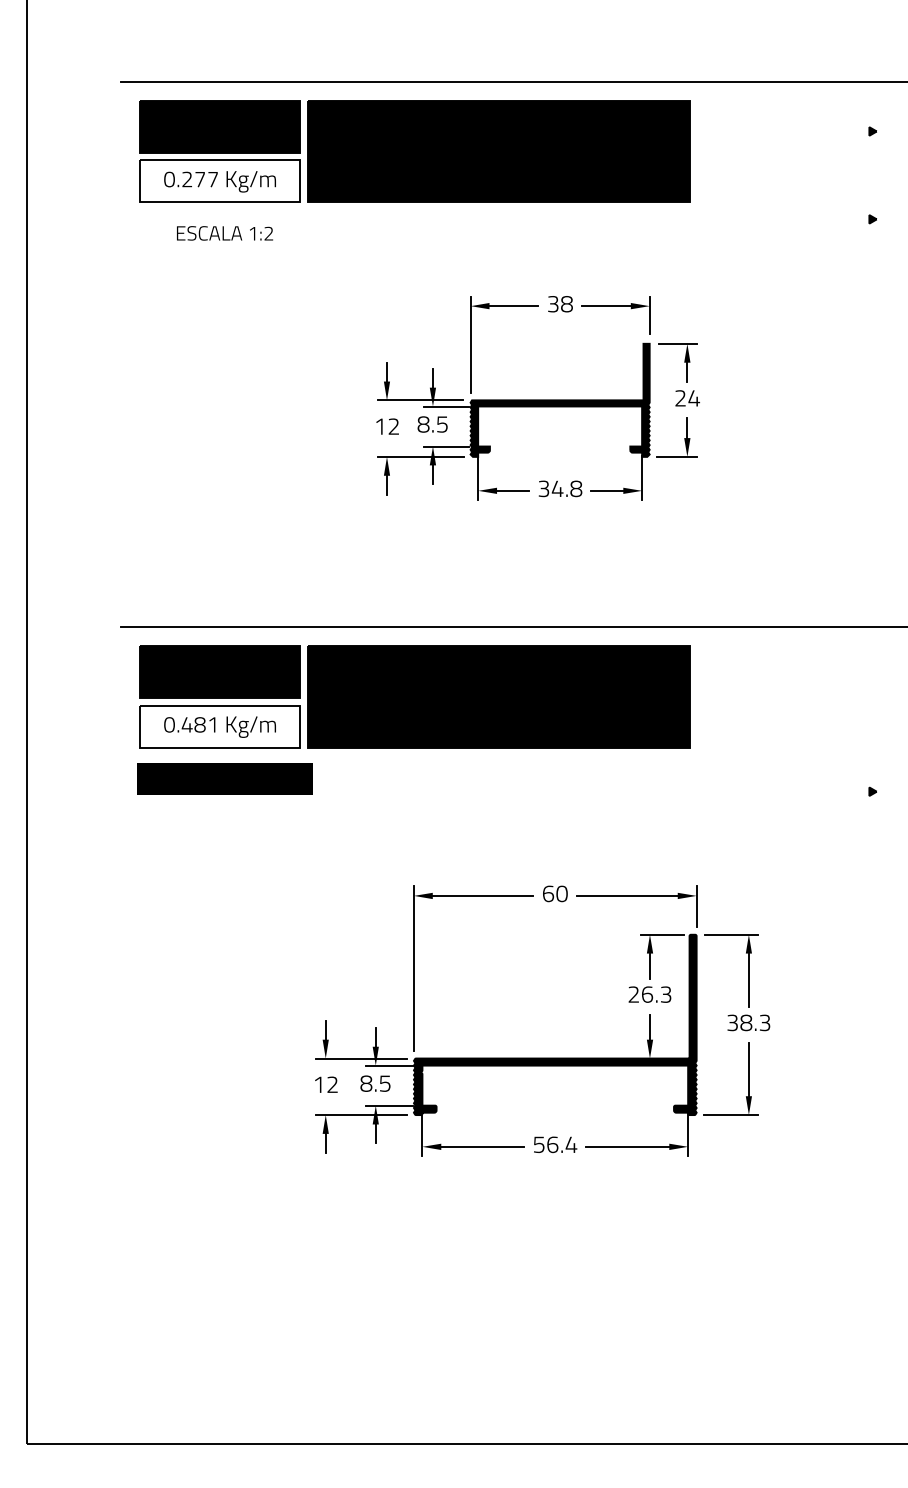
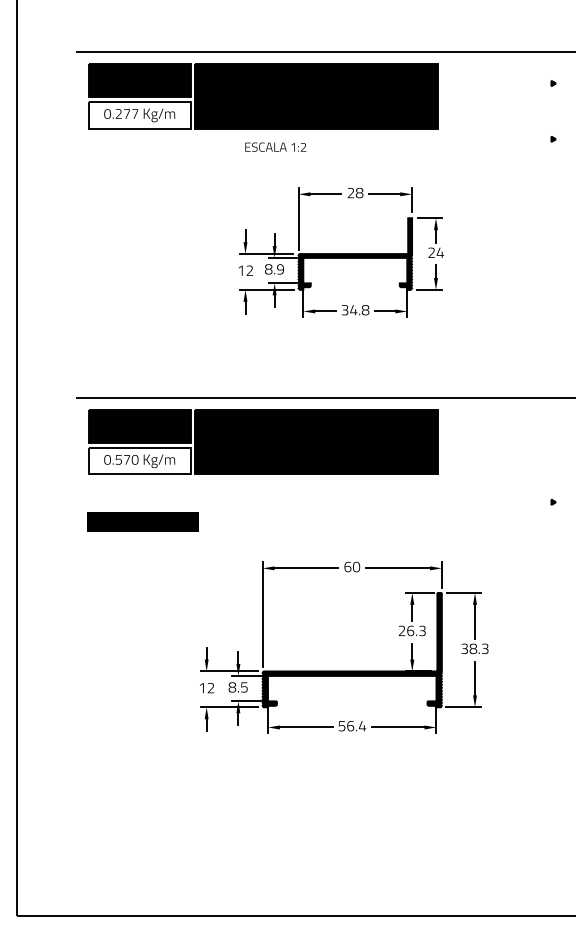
text: (224, 232) -> (275, 146), moved
text: (554, 304) -> (351, 193), 38 -> 28
text: (442, 424) -> (280, 269), 8.5 -> 8.9
text: (199, 724) -> (126, 459), 0.481 -> 0.570
text: (224, 777) -> (142, 521), moved

